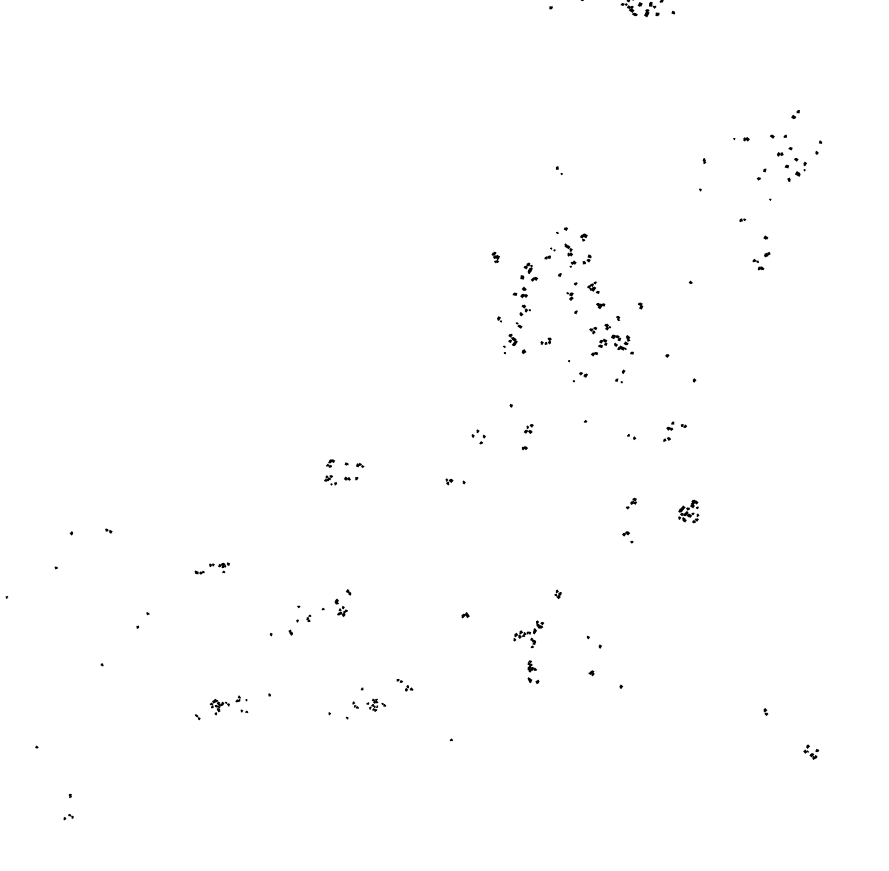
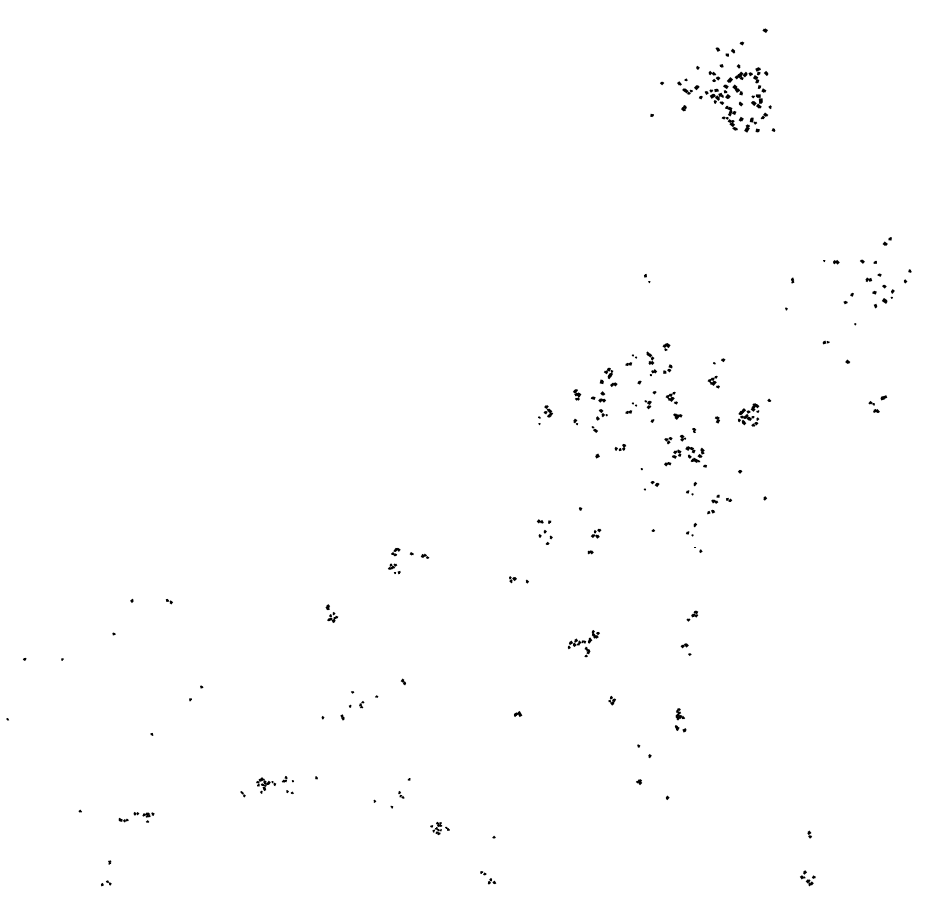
part: (562, 230) -> (719, 361), moved
part: (496, 257) -> (577, 394), moved
part: (761, 260) -> (877, 403), moved
part: (633, 268) -> (713, 381), added
part: (553, 300) -> (631, 407), added
part: (510, 343) -> (545, 414), moved
part: (623, 417) -> (691, 529), added
part: (674, 431) -> (719, 504), moved
part: (351, 478) -> (544, 521), moved
part: (688, 511) -> (748, 414), moved
part: (212, 568) -> (136, 817), moved
part: (340, 607) -> (331, 613), moved
part: (528, 634) -> (583, 643), moved
part: (532, 672) -> (680, 720), moved
part: (405, 684) -> (488, 877), moved
part: (375, 705) -> (439, 828), moved
part: (811, 752) -> (807, 878), moved

